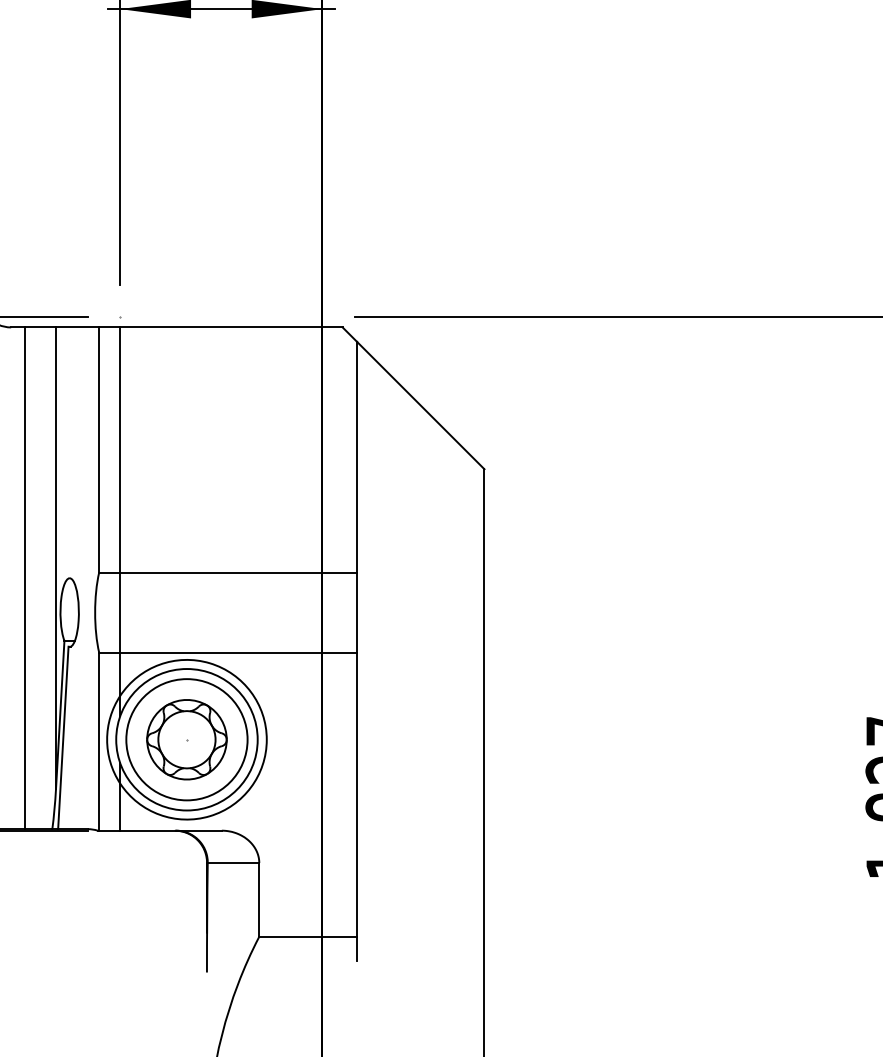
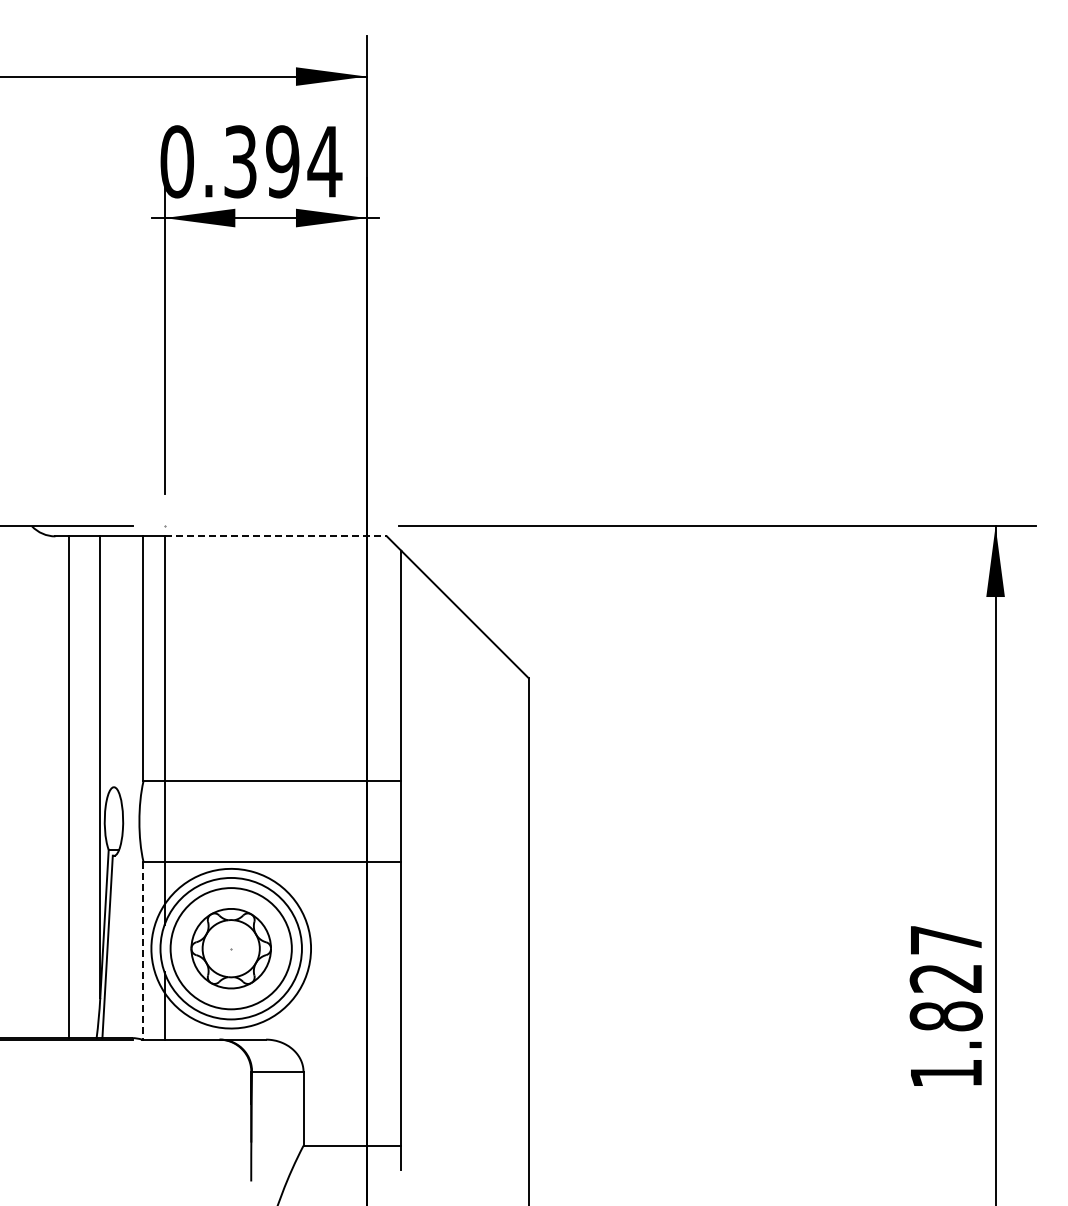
line: (232, 327) -> (276, 536), solid -> dashed
line: (99, 741) -> (143, 950), solid -> dashed

